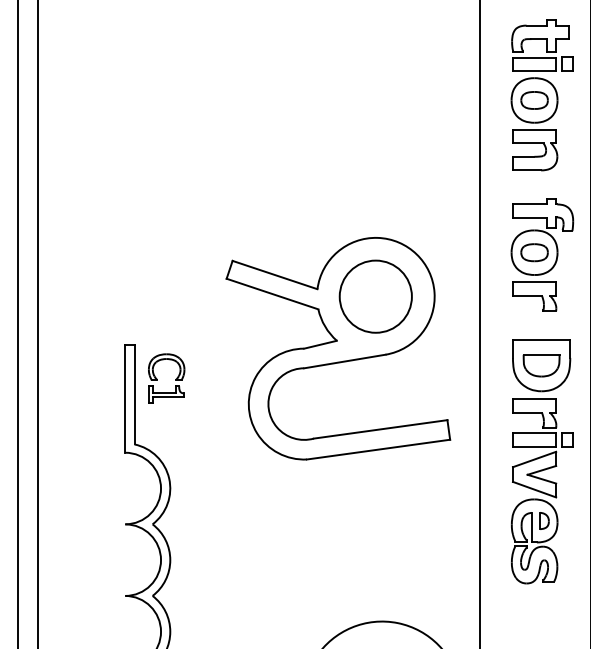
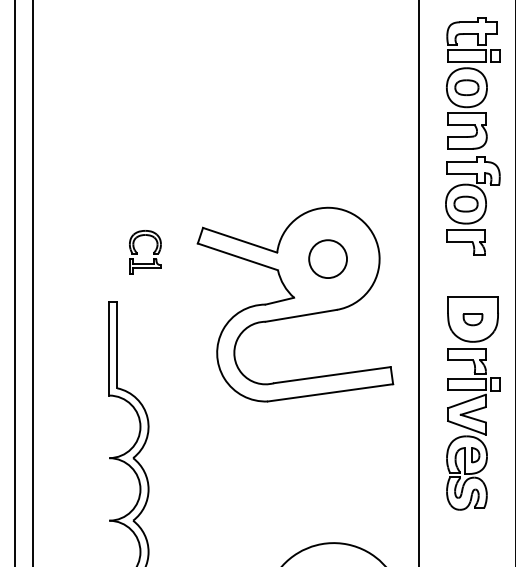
part: (542, 254) -> (472, 205), moved
circle: (375, 296) -> (327, 259), size x0.6
part: (541, 365) -> (472, 319), size x0.6
part: (157, 378) -> (137, 252), moved

